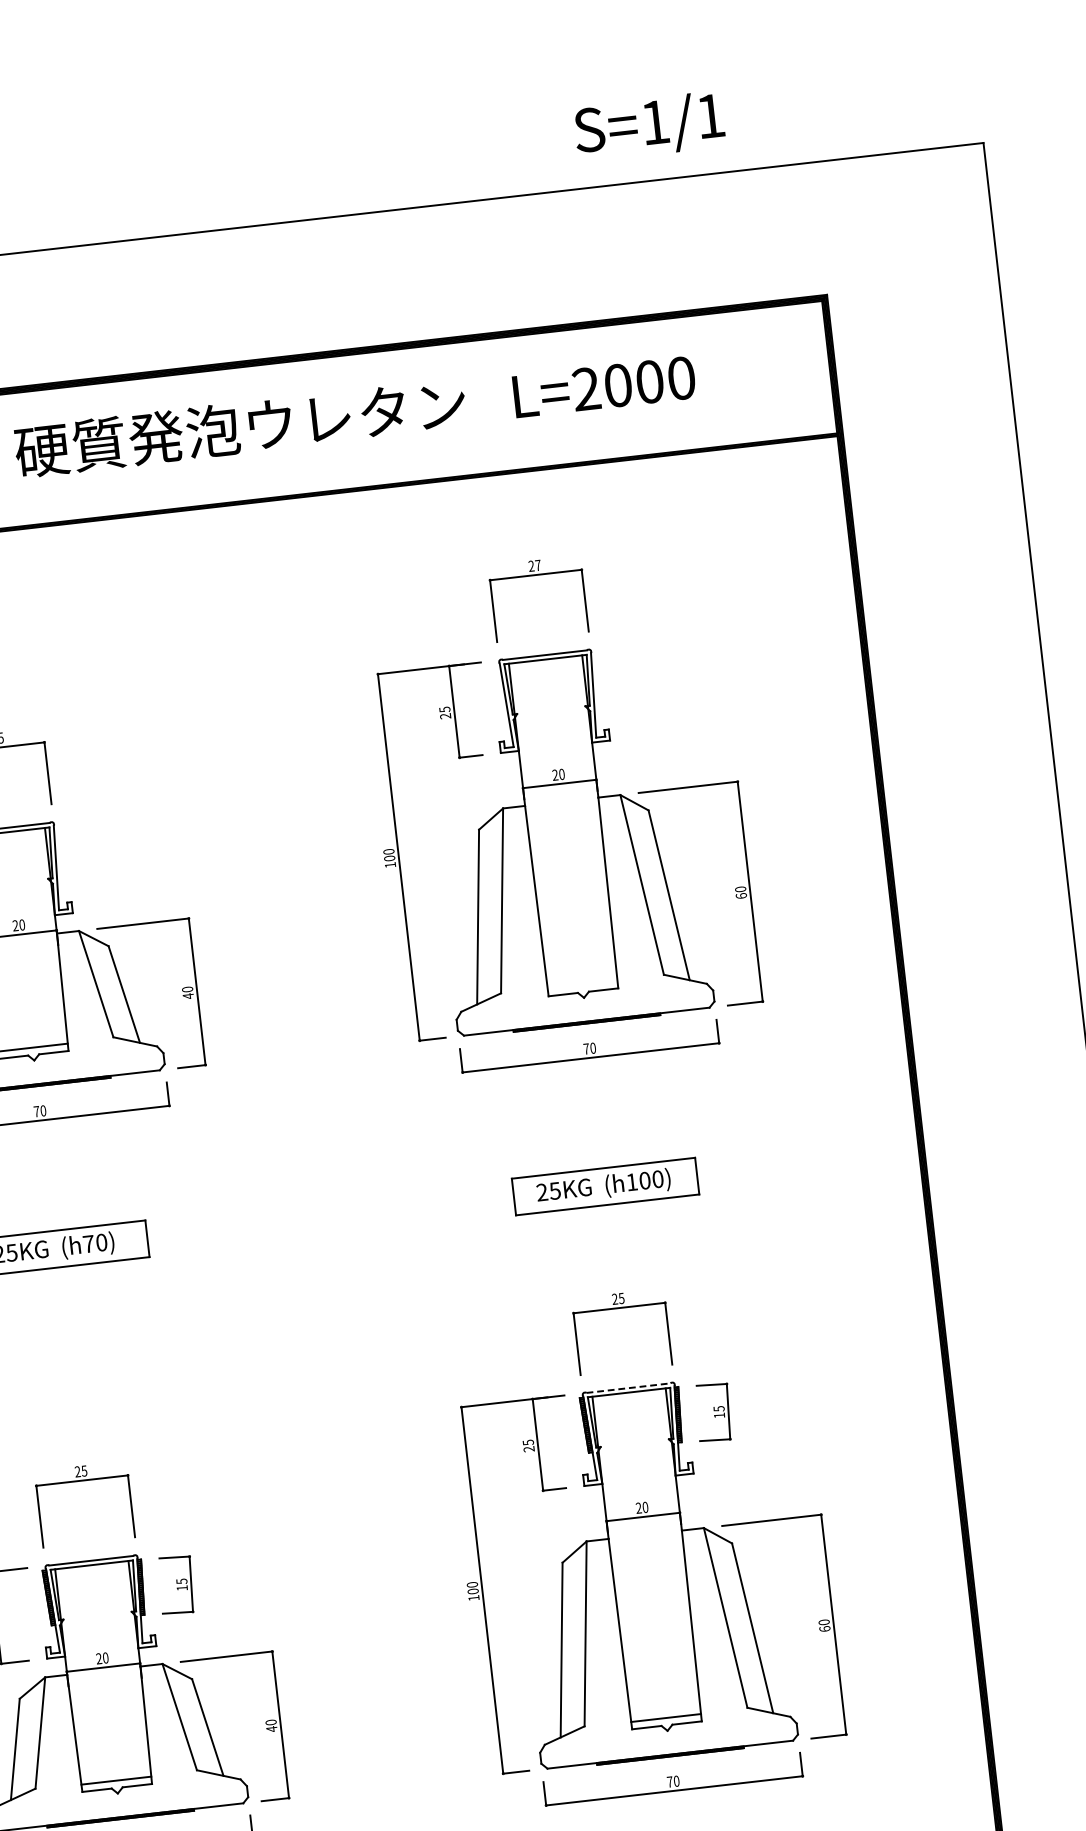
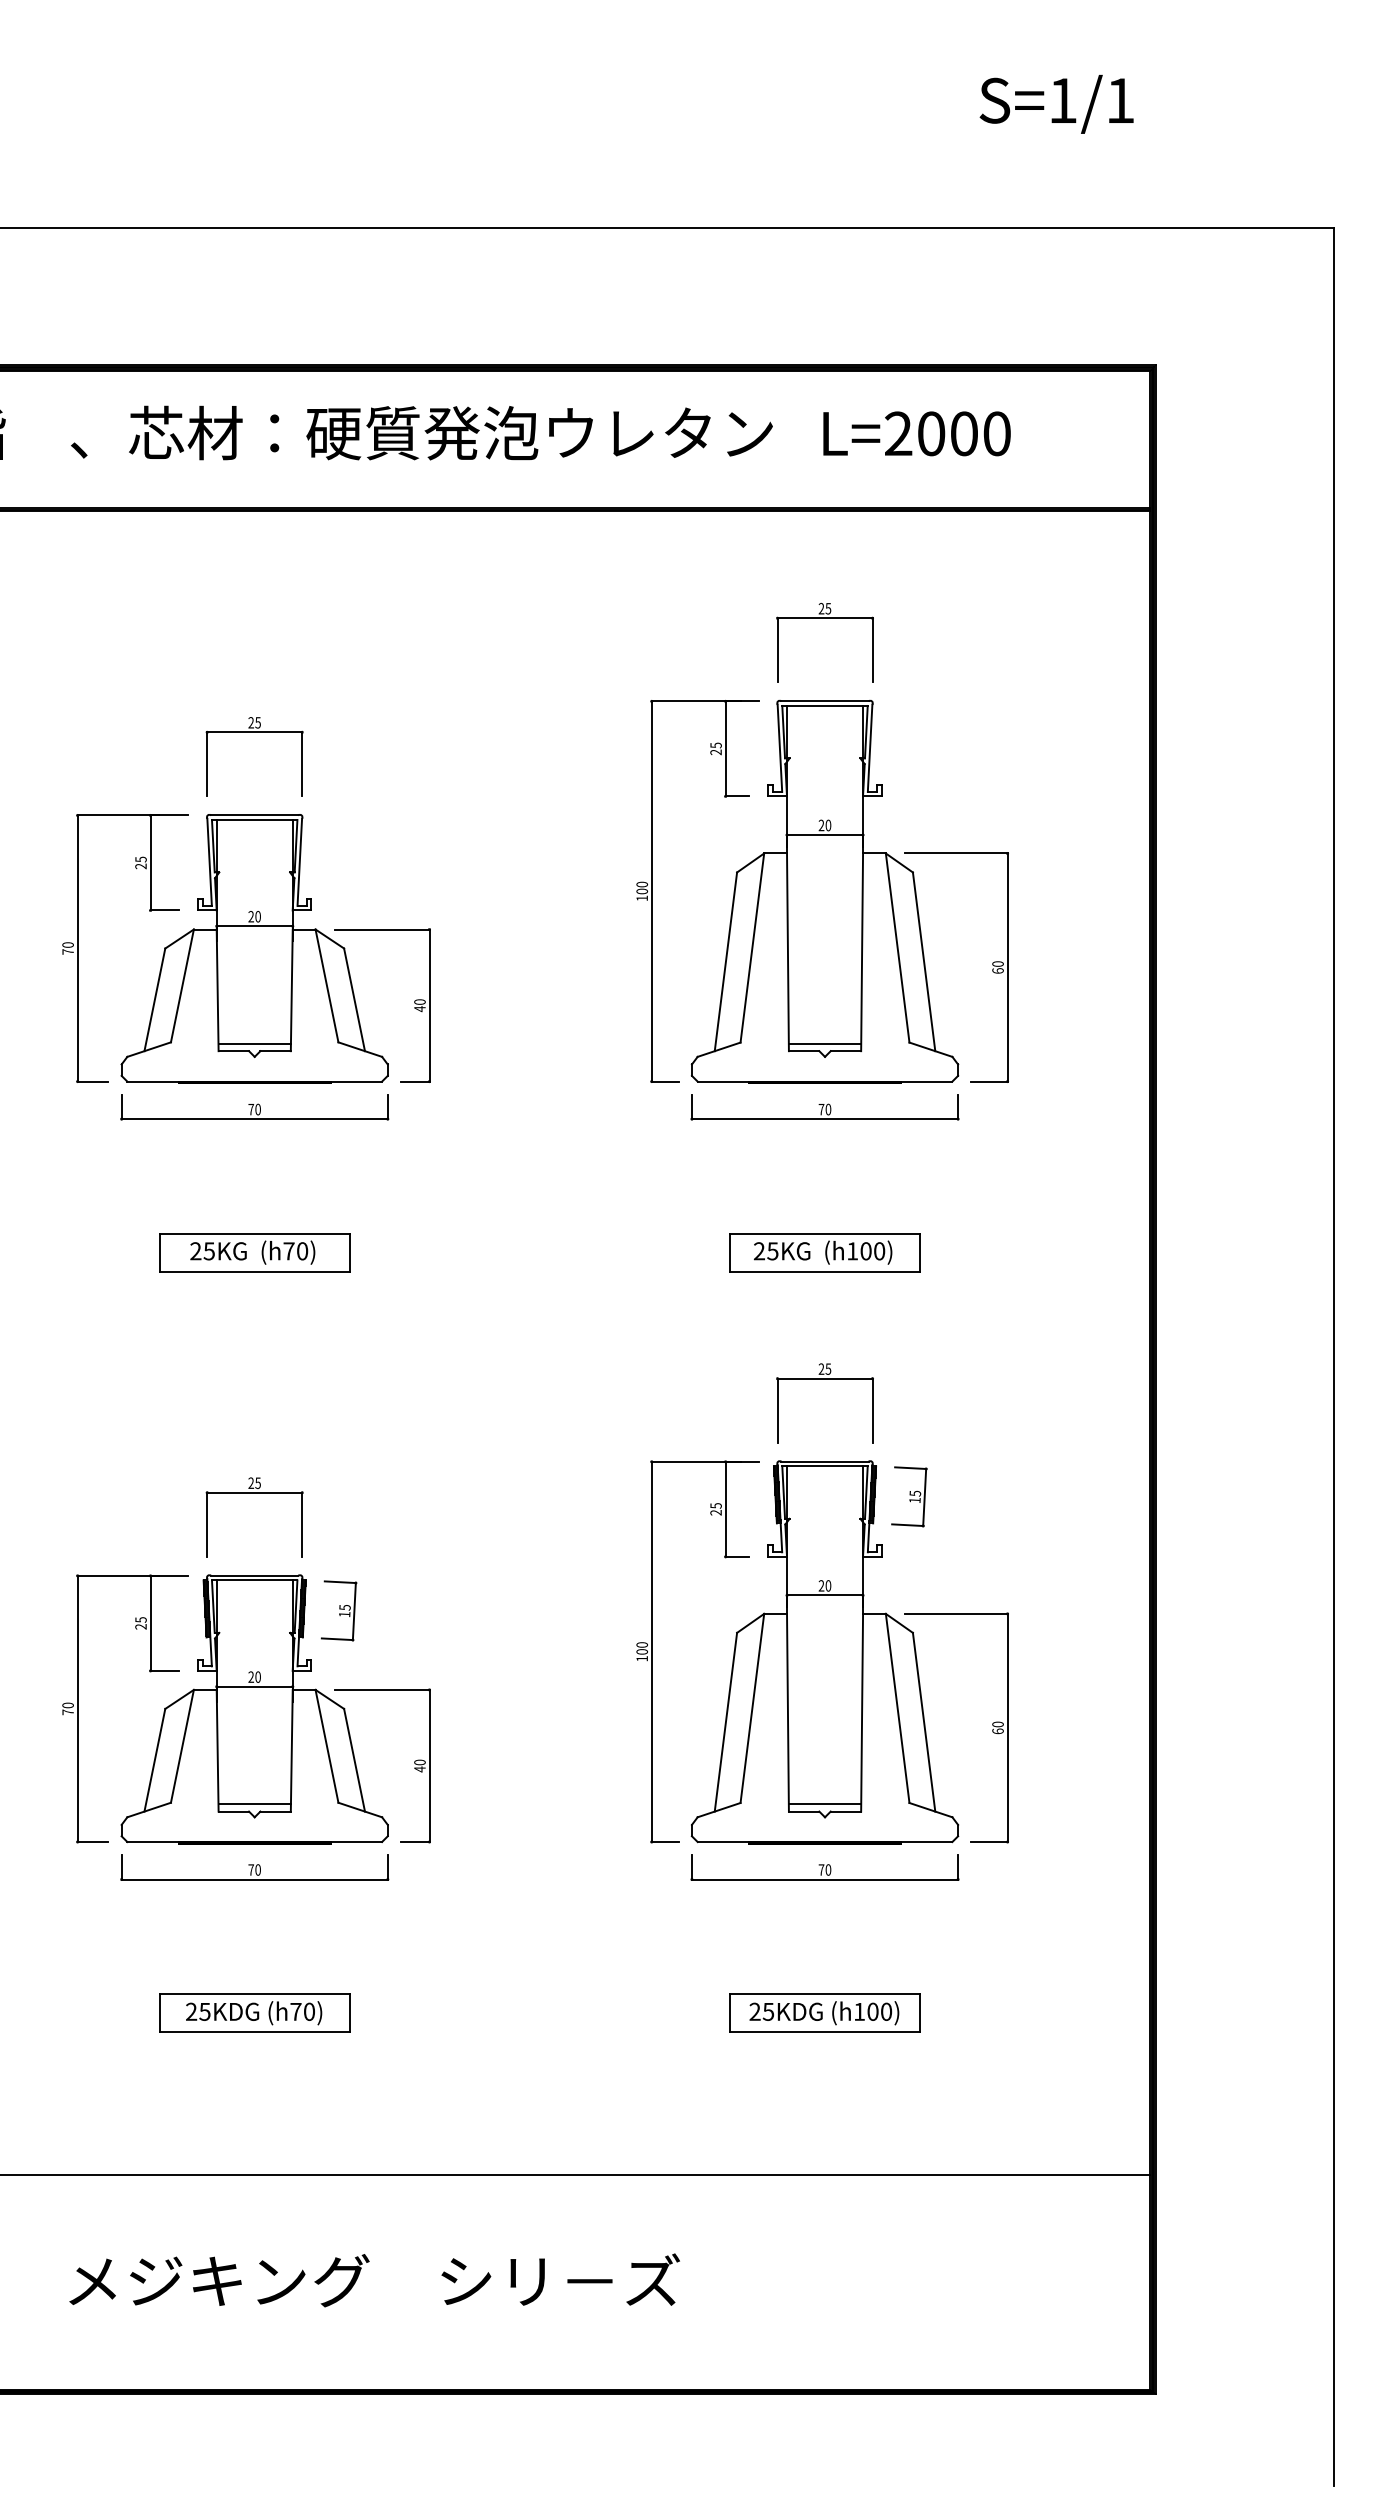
text: (649, 126) -> (1056, 104), moved
text: (538, 565) -> (828, 608), 27 -> 25
line: (582, 985) -> (824, 1043), added
line: (628, 1387) -> (825, 1461), dashed -> solid

